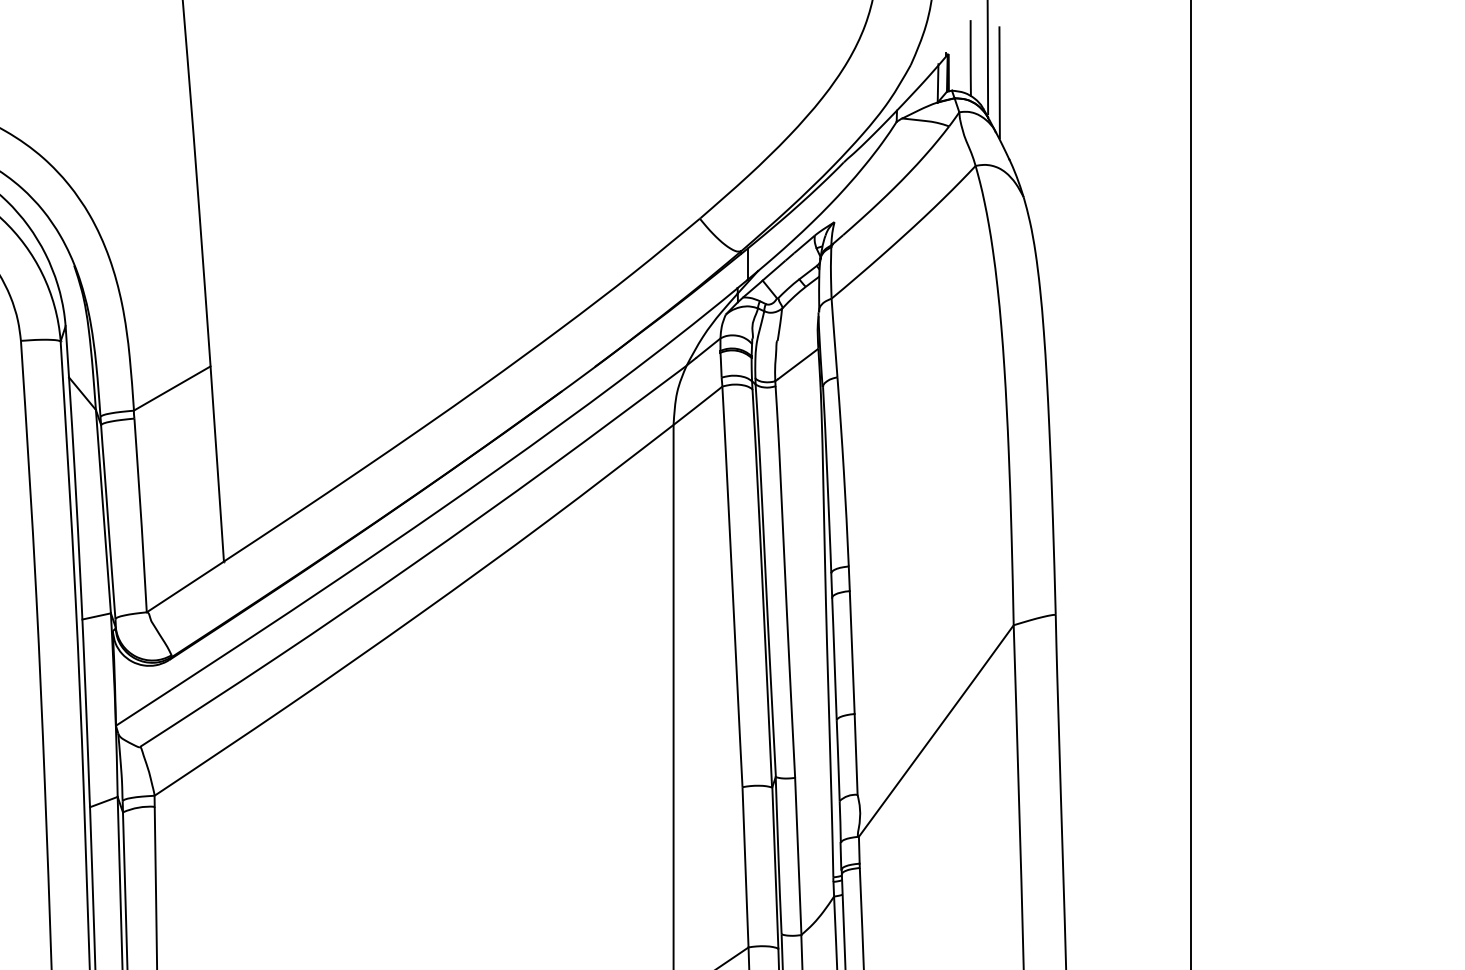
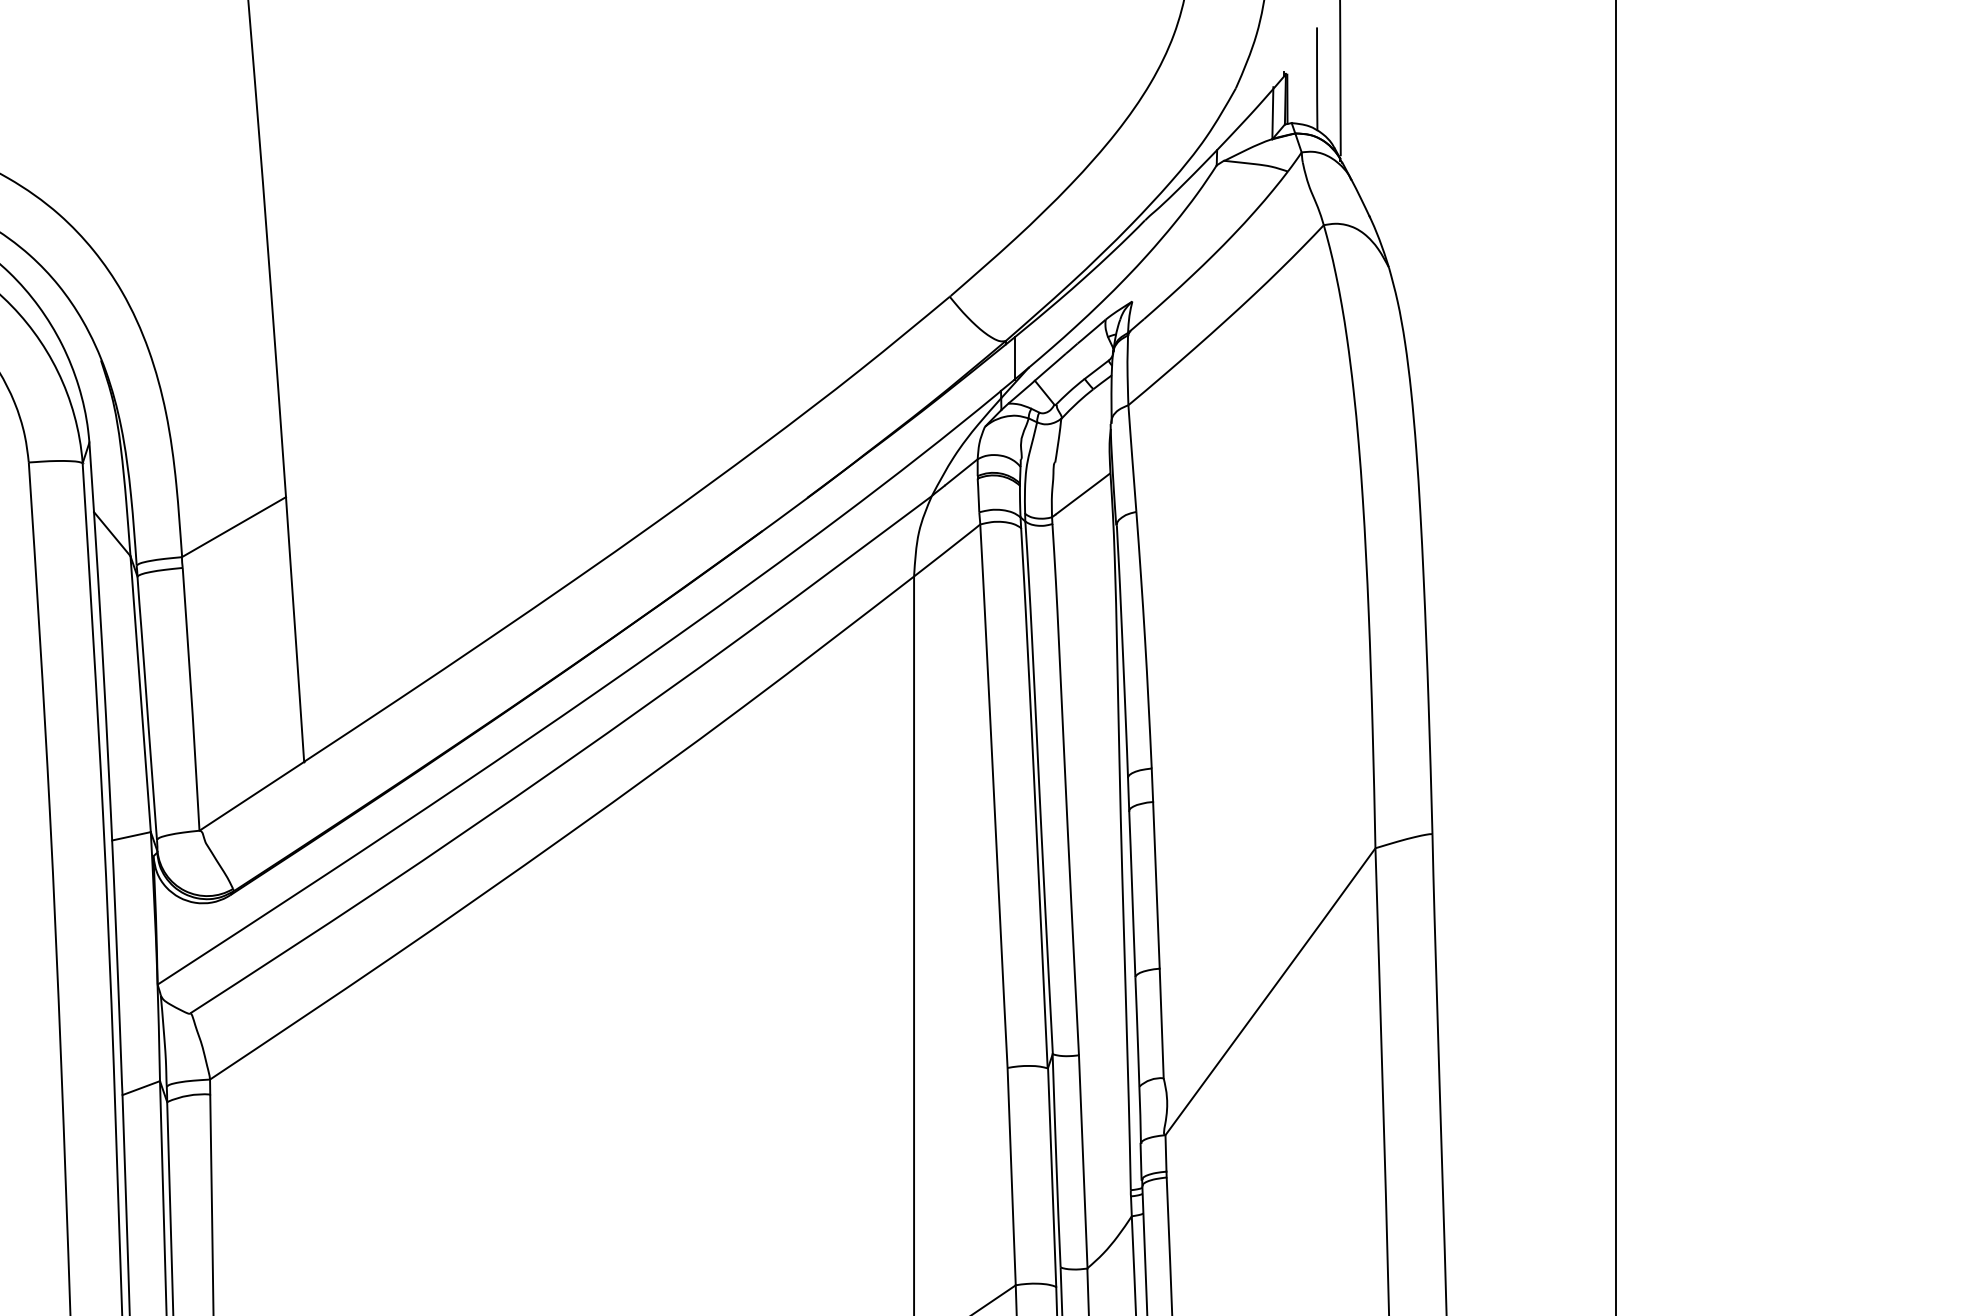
line: (999, 82) -> (1356, 112), removed

